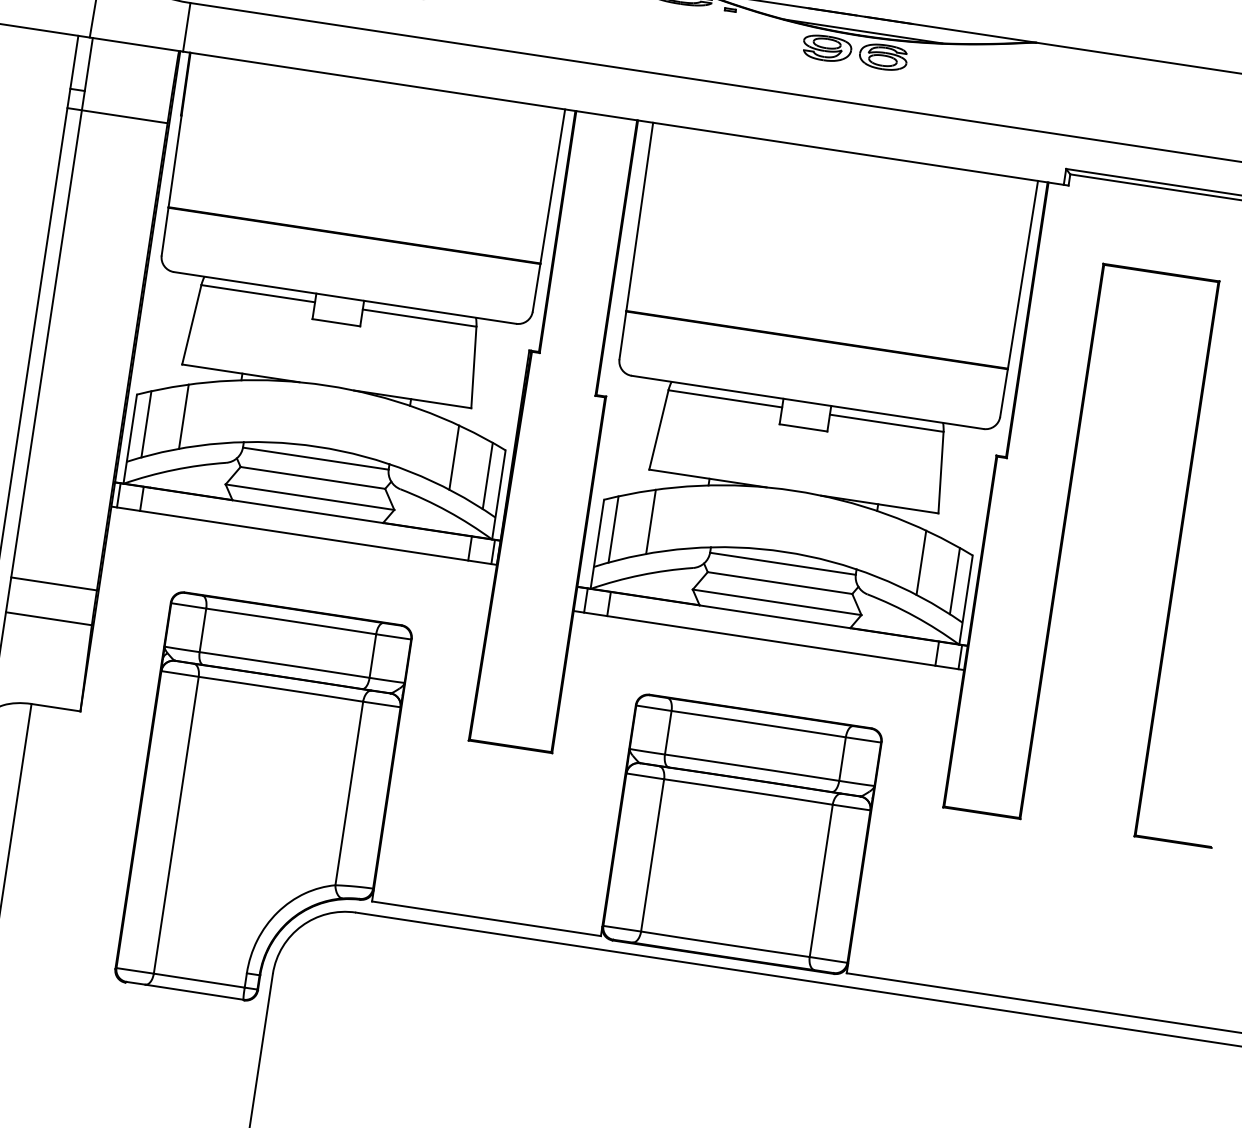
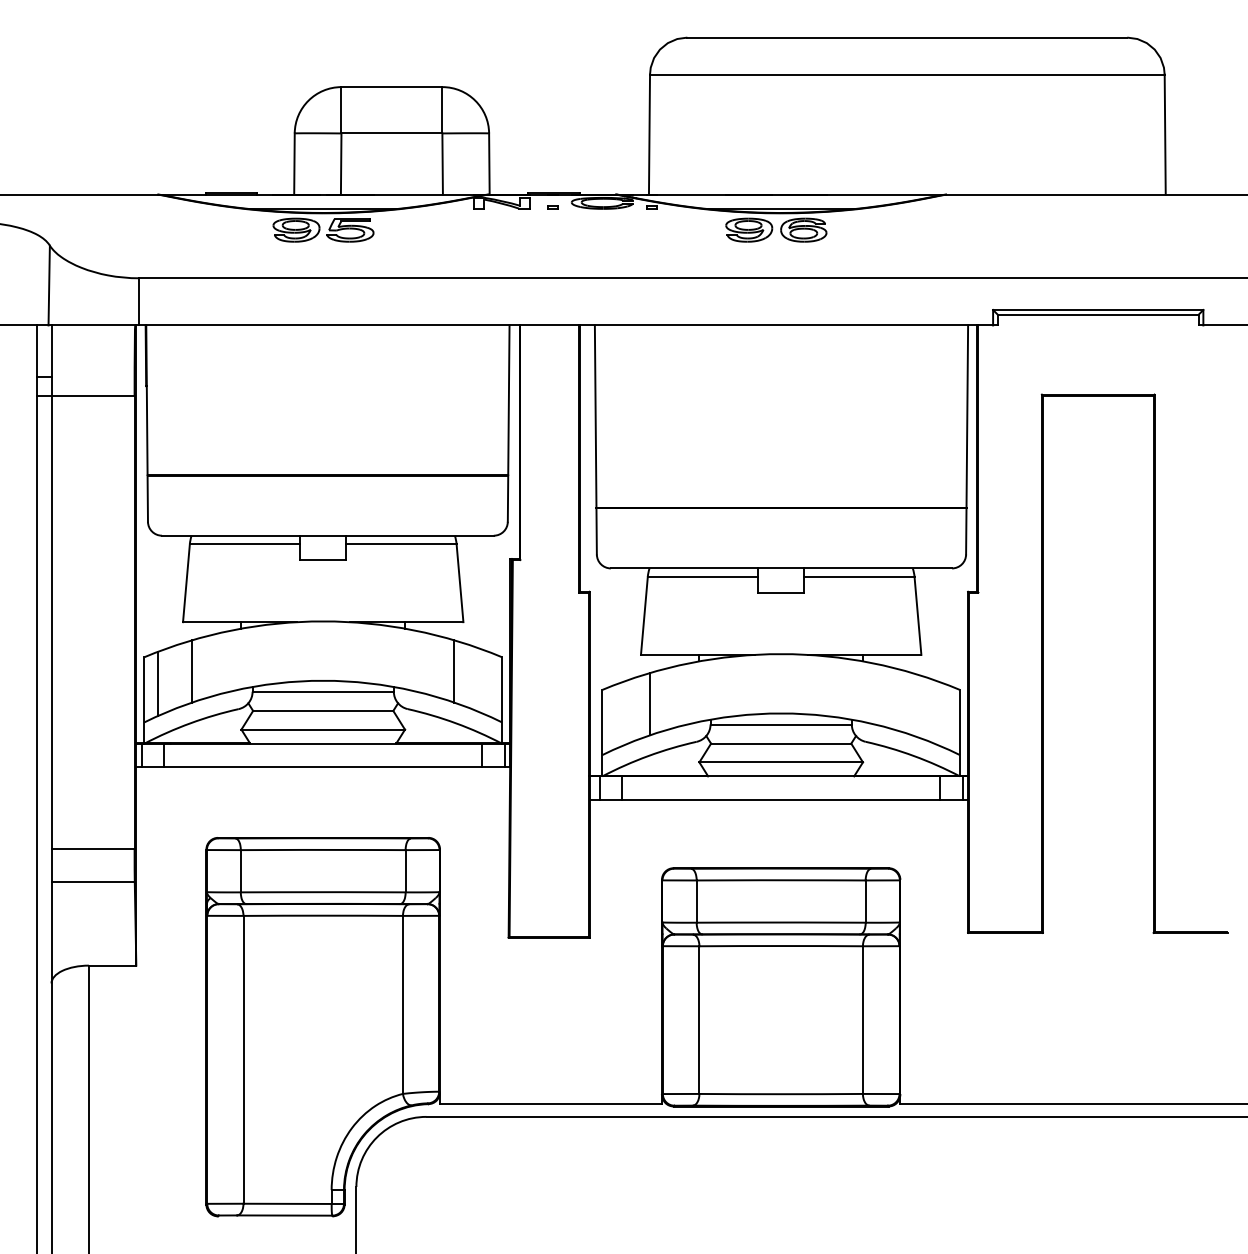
line: (487, 475) -> (488, 683), removed
line: (613, 529) -> (615, 716), removed
line: (921, 563) -> (912, 704), removed
line: (954, 580) -> (946, 716), removed

